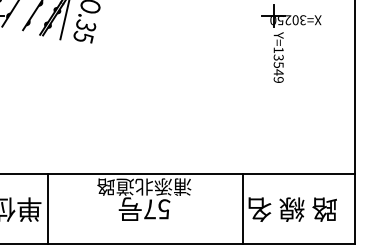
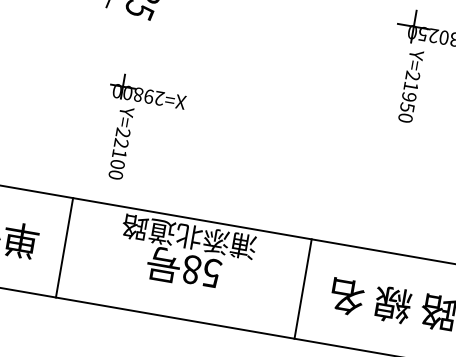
text: (278, 64) -> (409, 96), Y=13549 -> Y=21950
part: (91, 121) -> (130, 131), added
line: (48, 209) -> (65, 248), moved
text: (149, 209) -> (191, 269), 57 -> 58
line: (242, 209) -> (302, 289), moved

